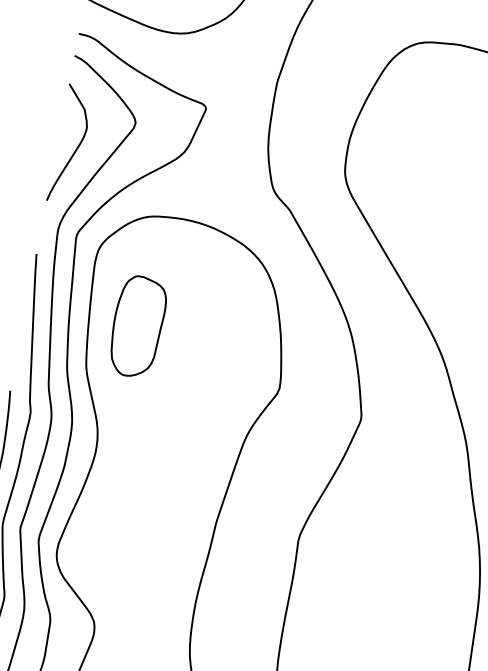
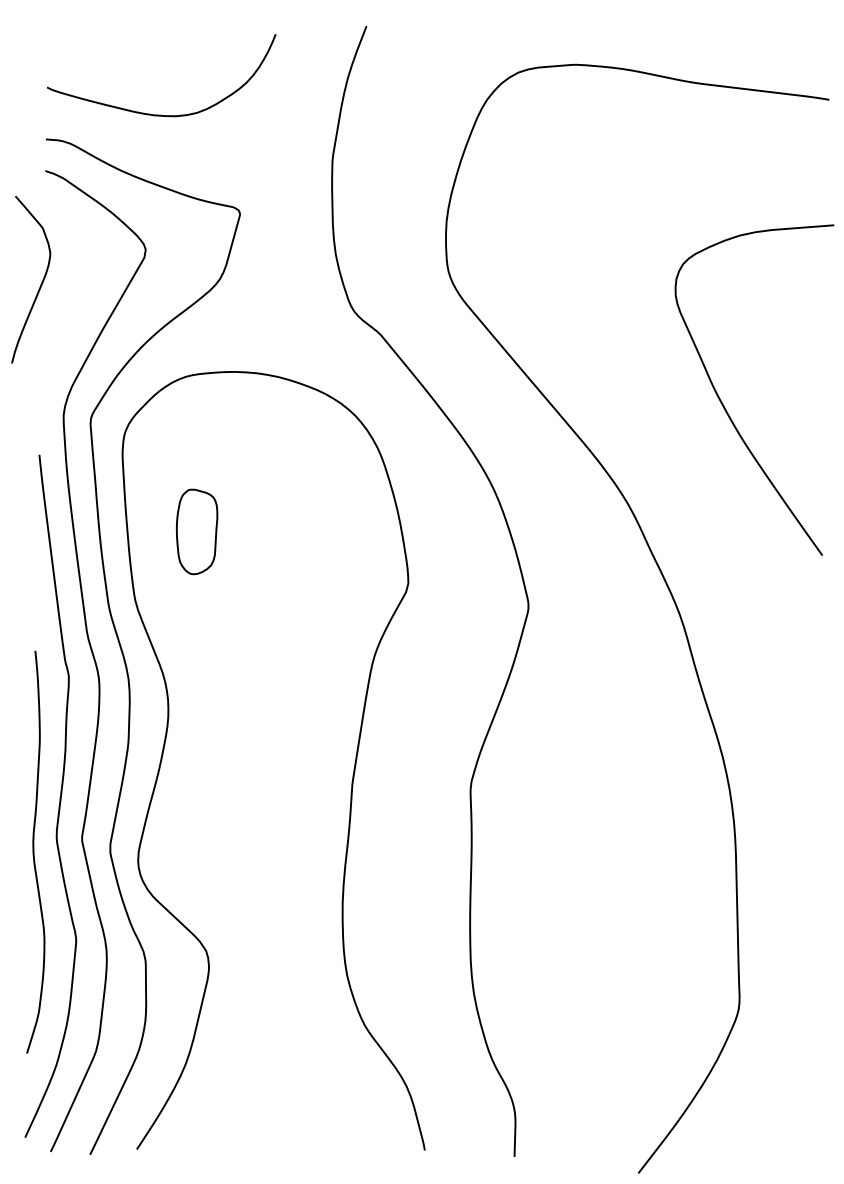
curve: (77, 146) -> (41, 281), moved
part: (137, 326) -> (196, 531), size x0.6

